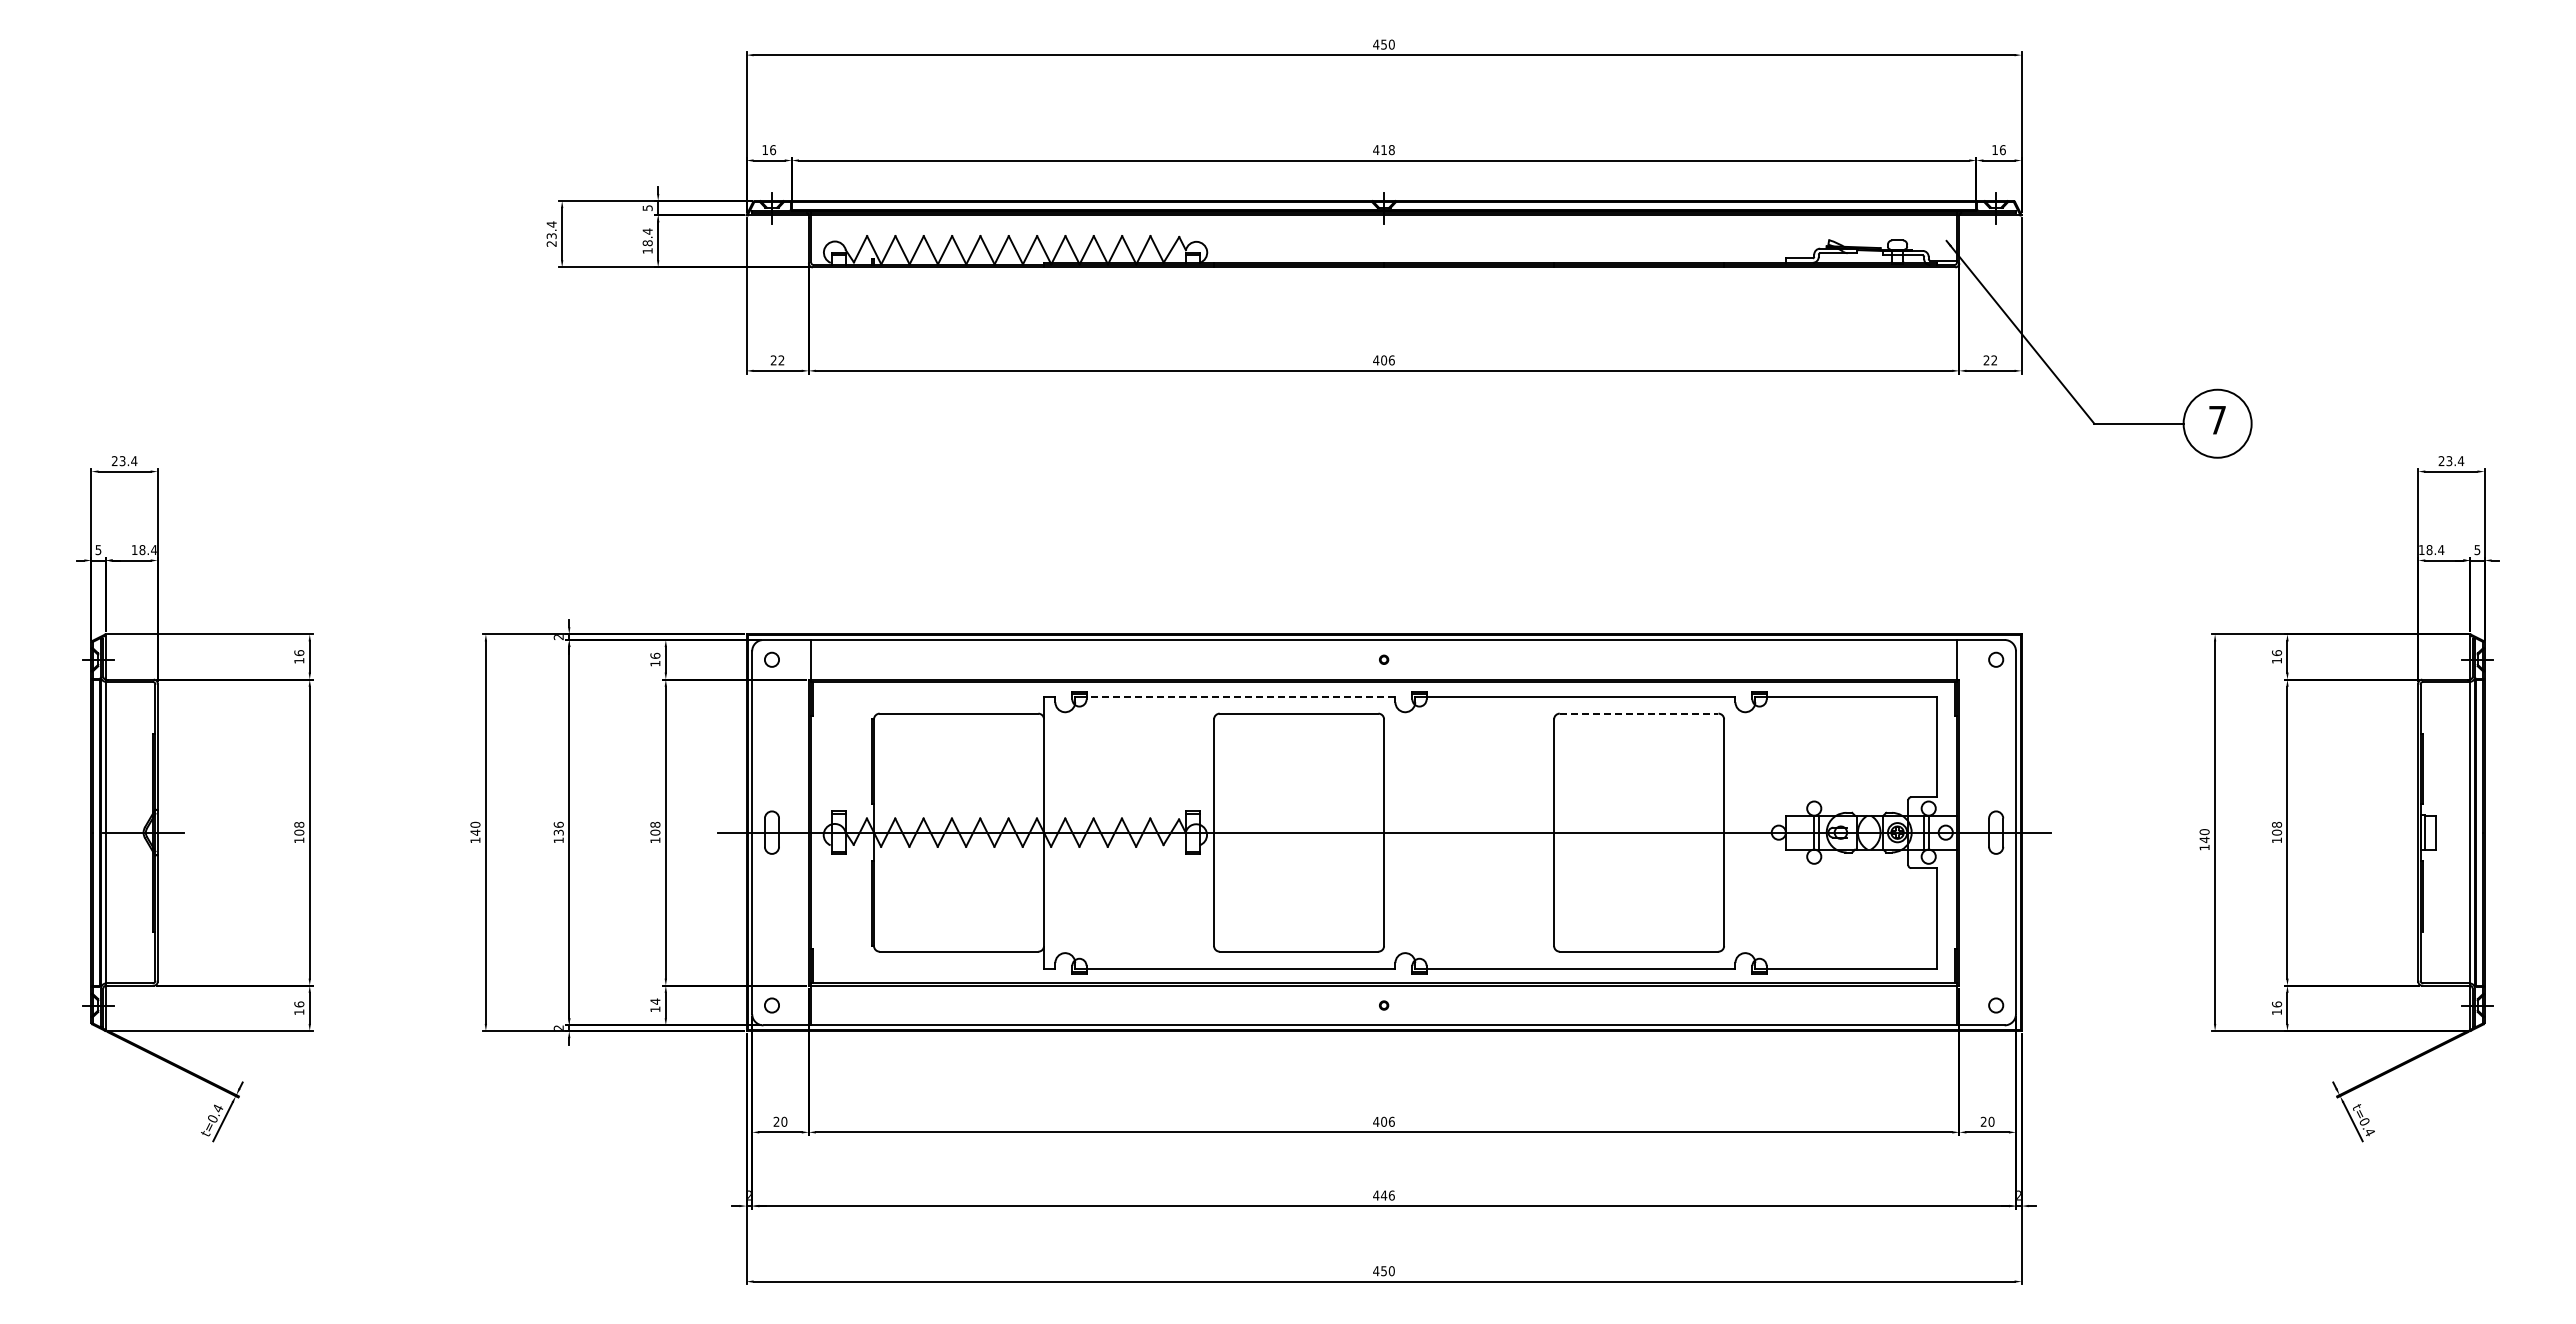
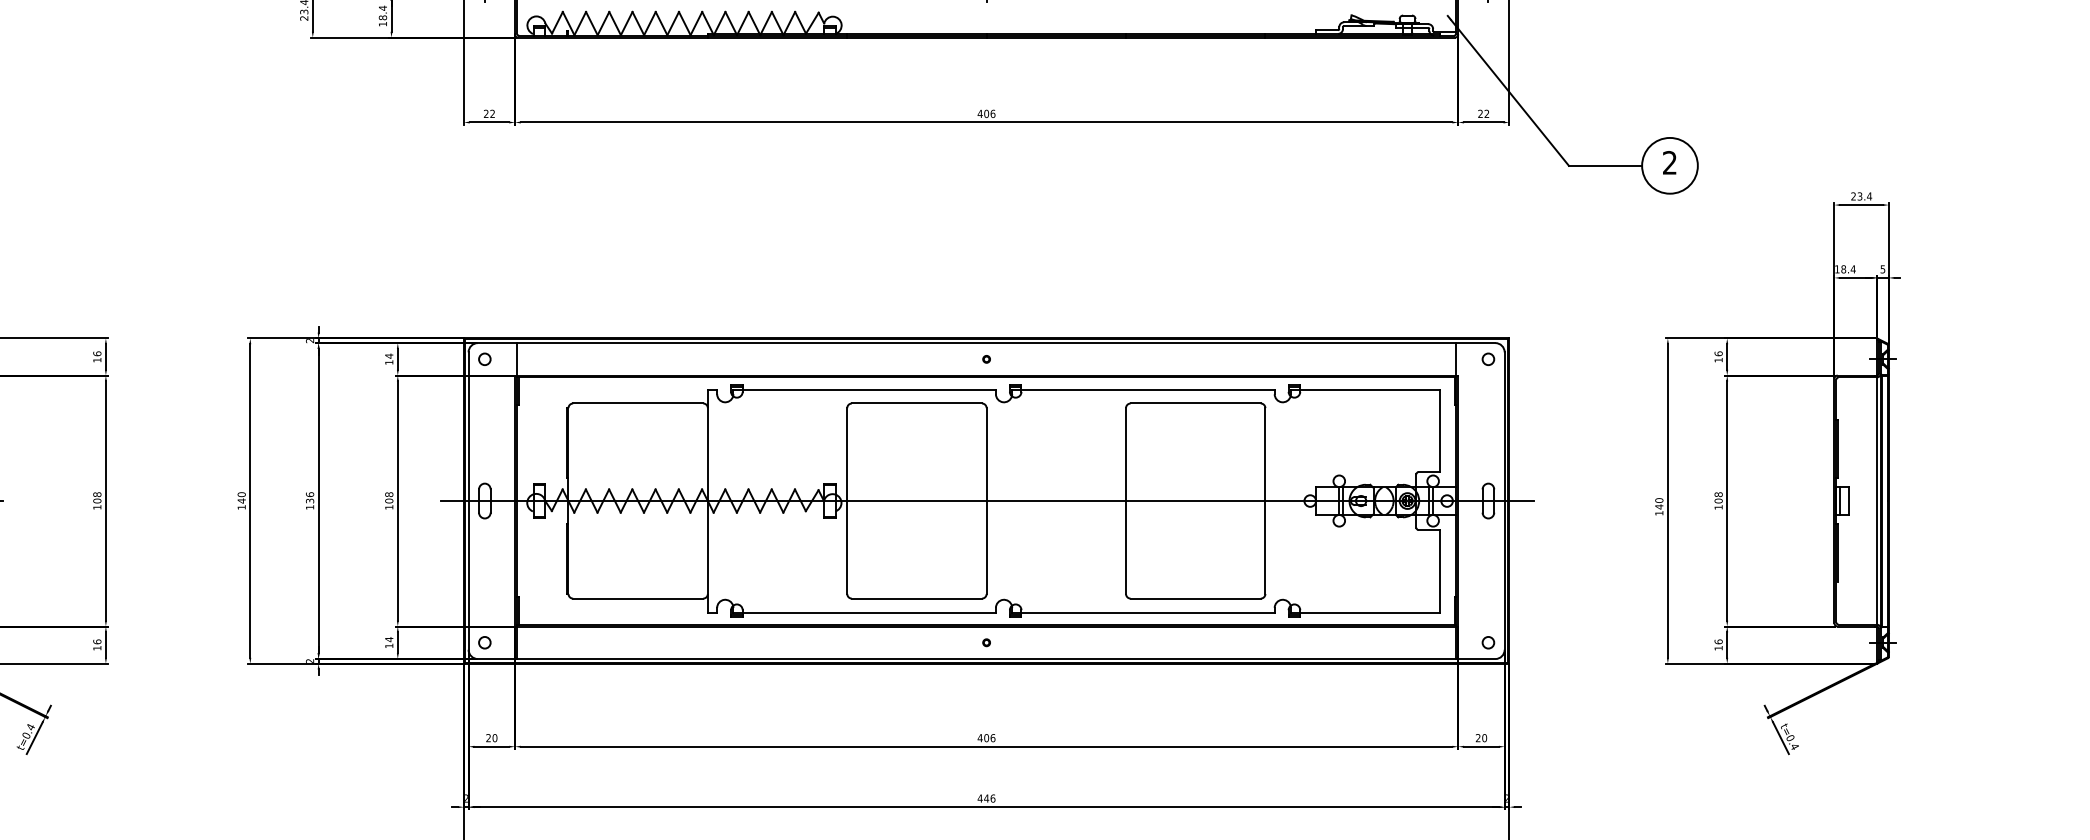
text: (2217, 419) -> (1669, 162), 7 -> 2
text: (655, 655) -> (389, 355), 16 -> 14
line: (1240, 696) -> (868, 389), dashed -> solid
line: (1639, 713) -> (1196, 403), dashed -> solid

